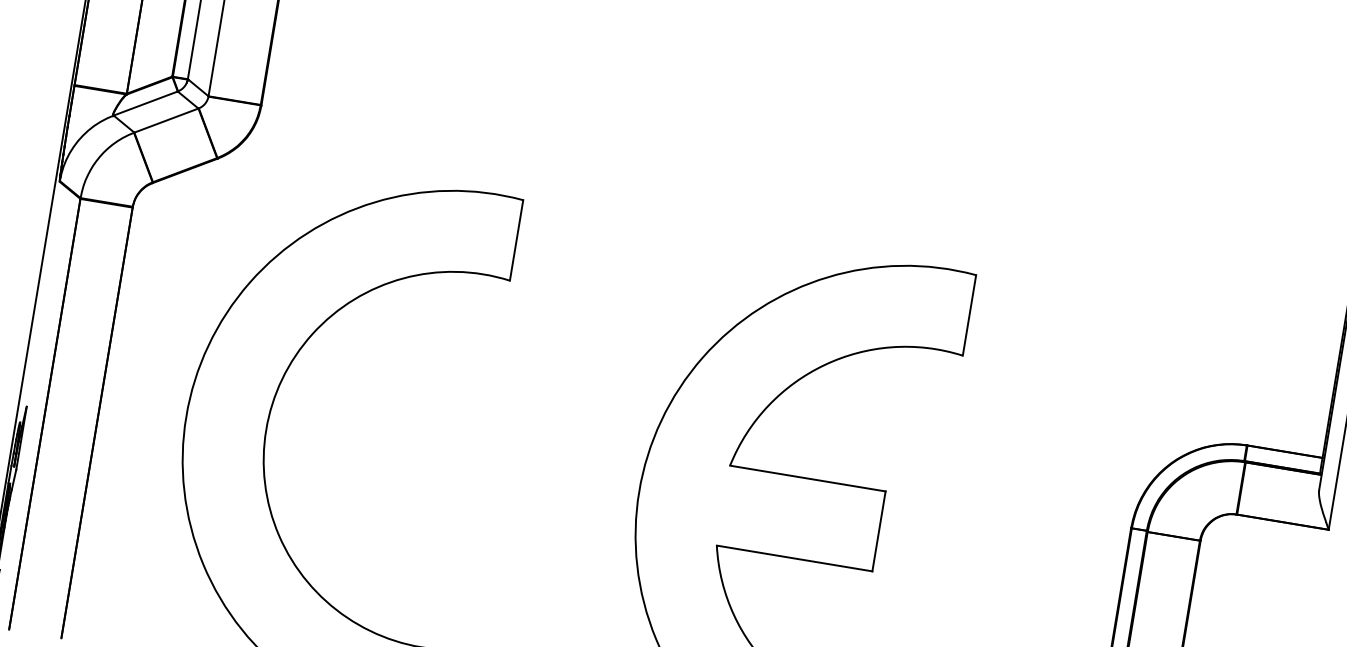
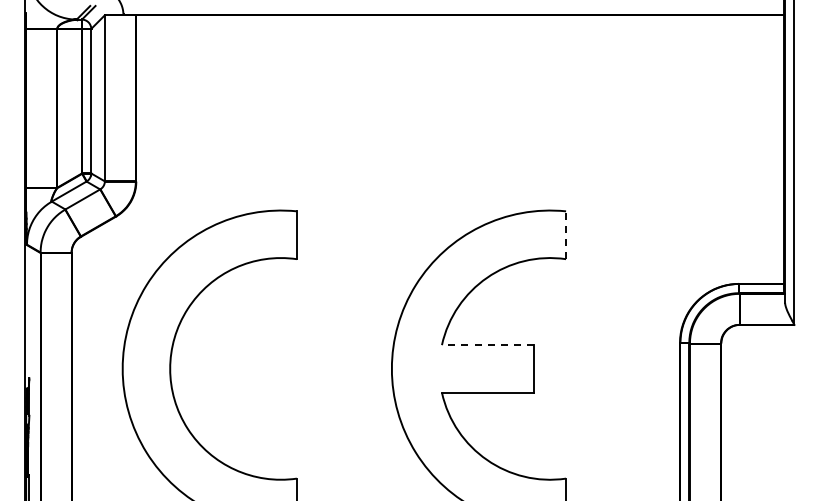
line: (970, 315) -> (566, 235), solid -> dashed
line: (806, 478) -> (487, 345), solid -> dashed

